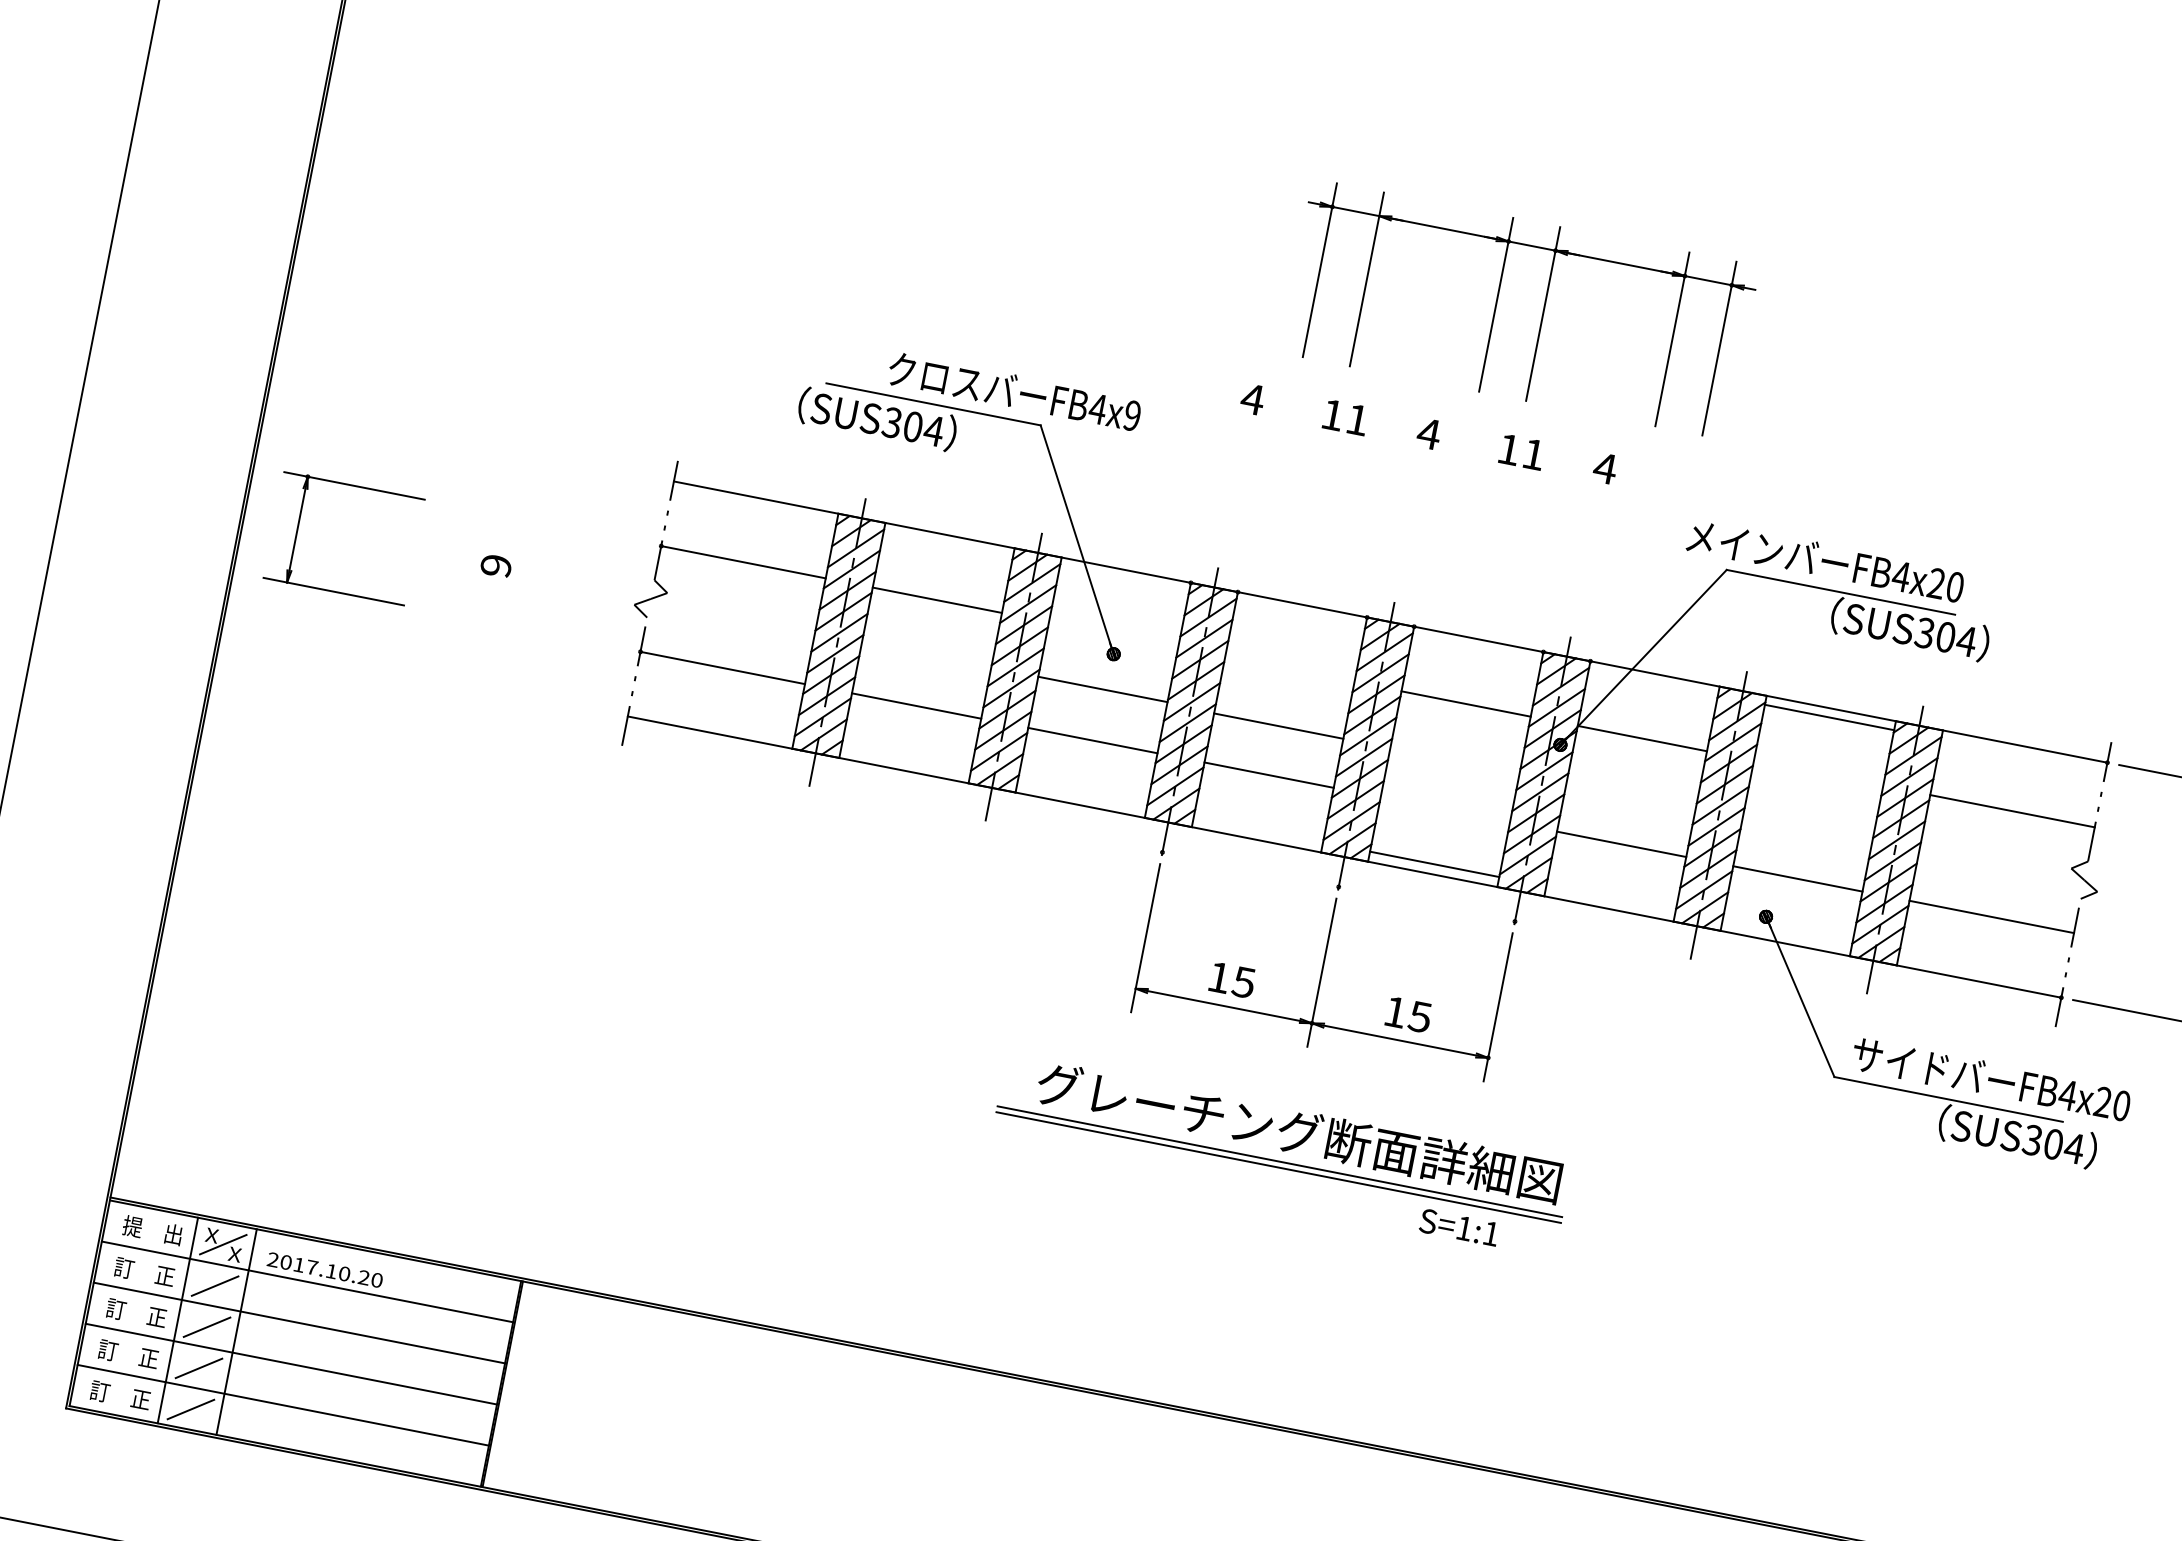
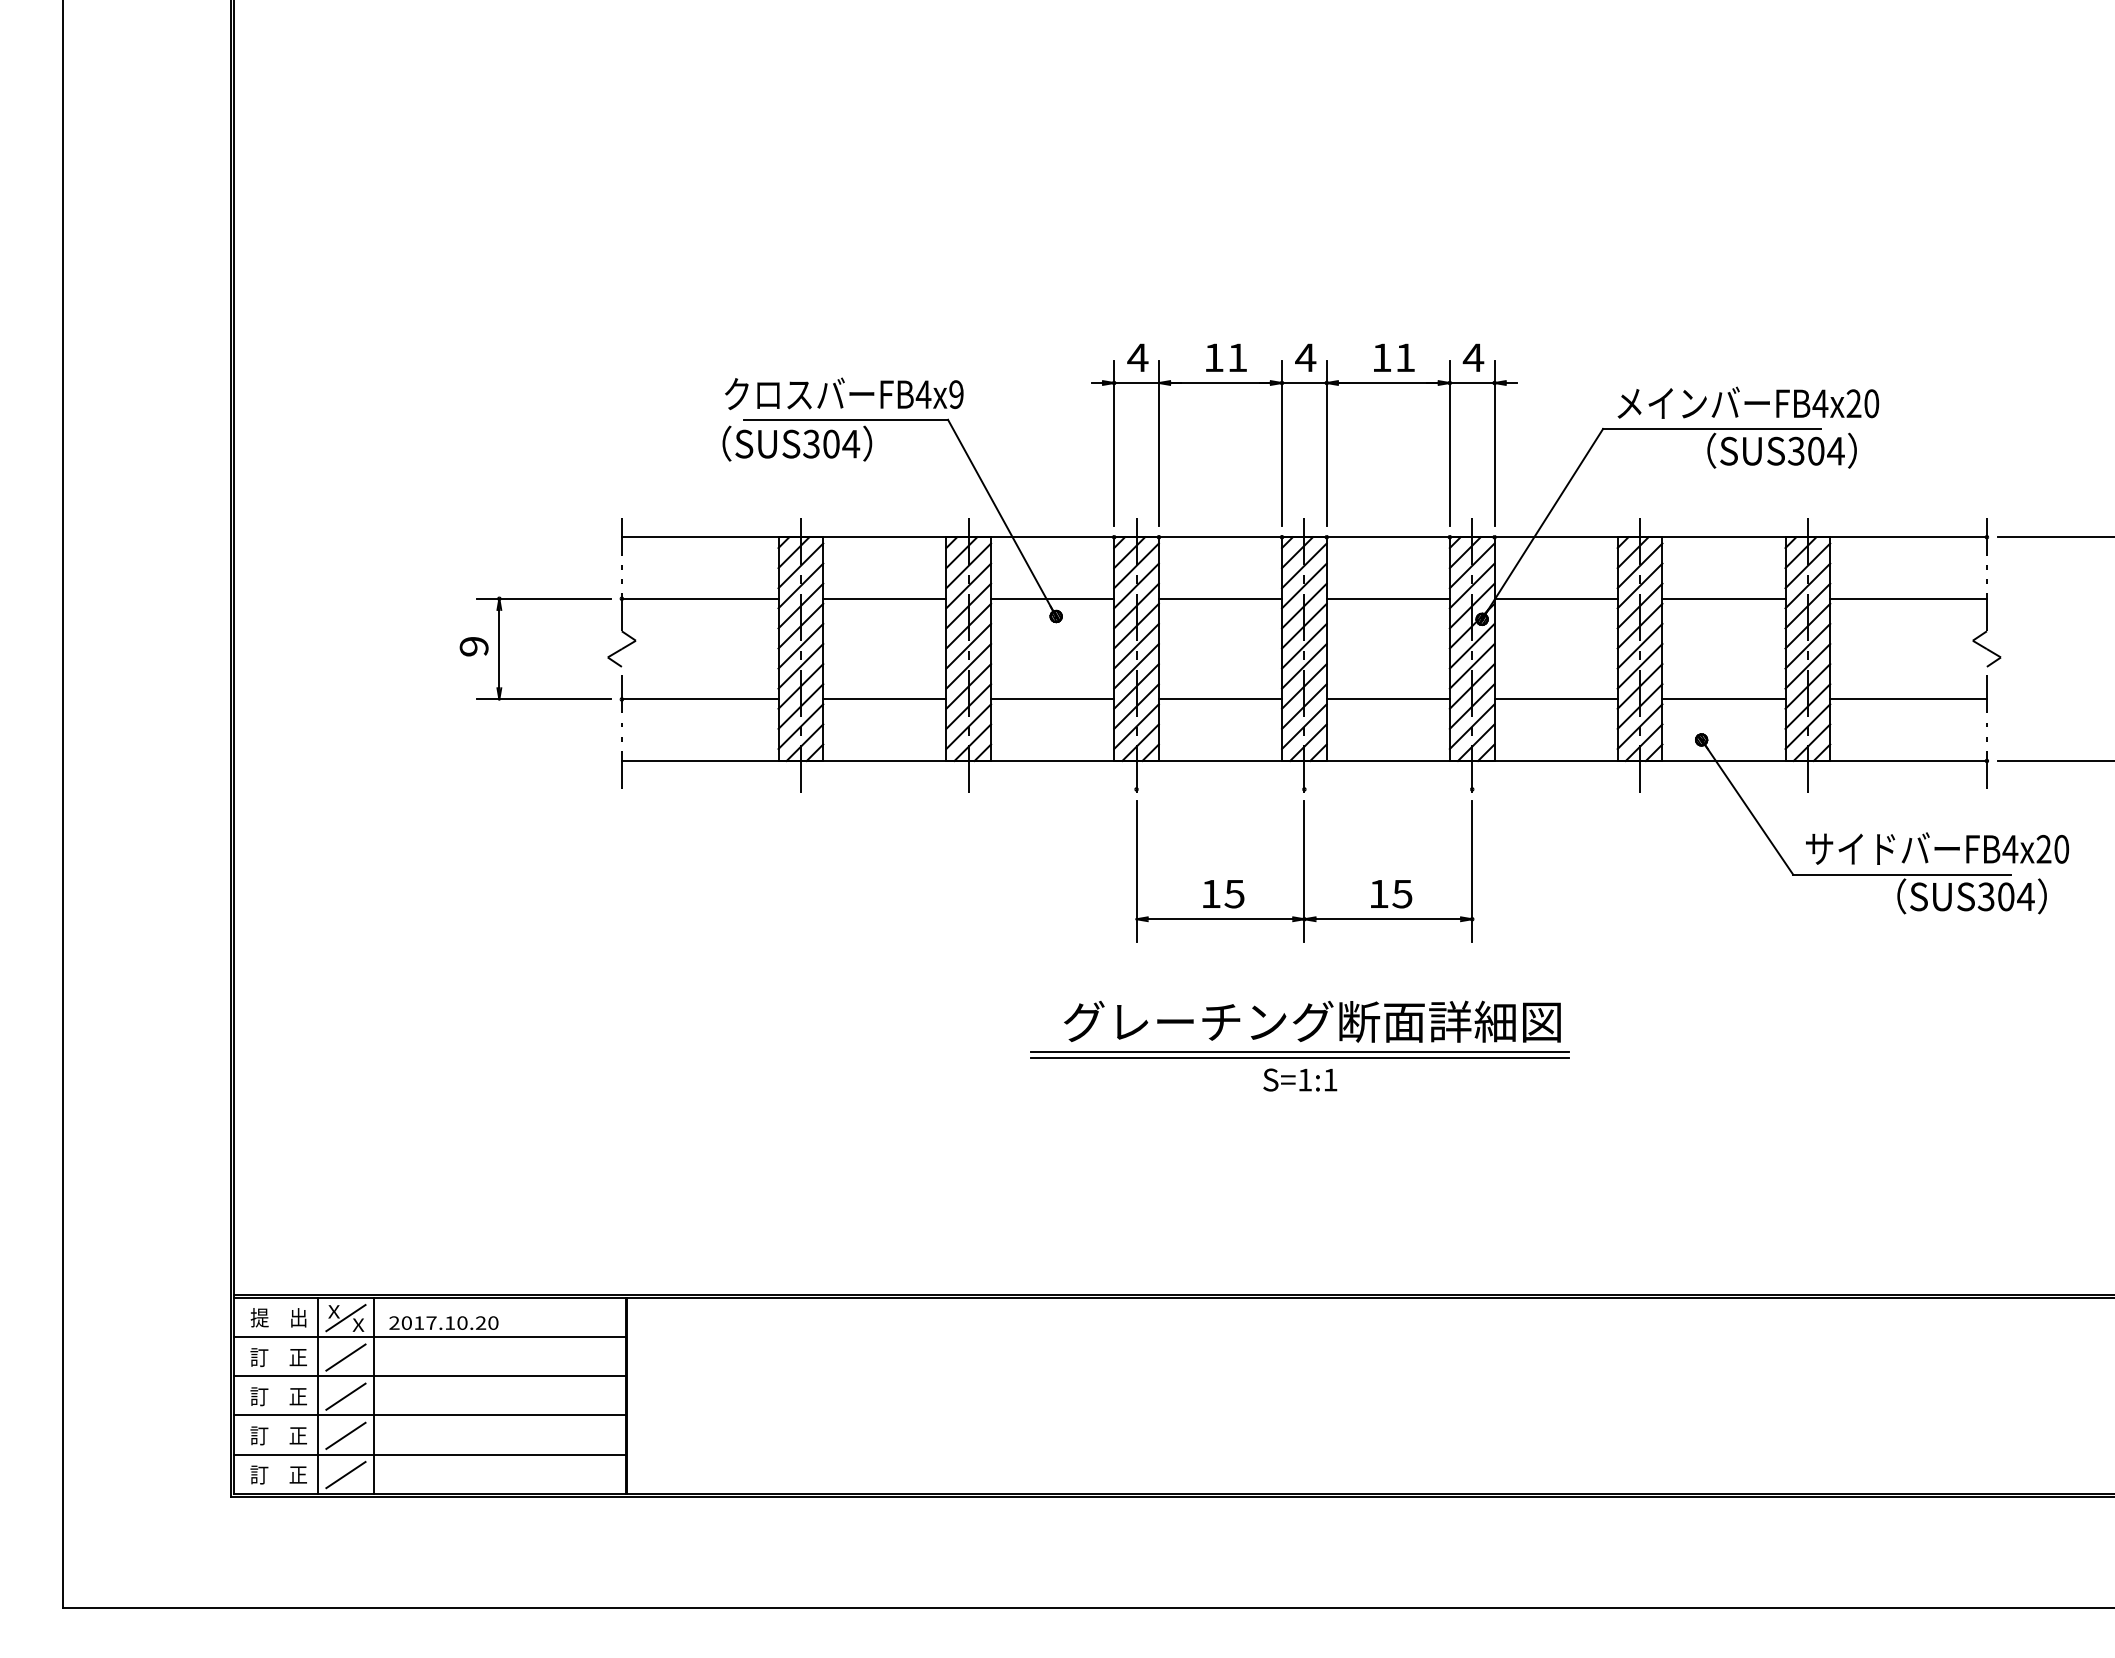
part: (1496, 305) -> (1282, 443), moved
text: (1015, 391) -> (844, 393), moved
part: (297, 529) -> (499, 648), moved
text: (1826, 560) -> (1748, 402), moved
line: (1102, 689) -> (1052, 598), moved
line: (1829, 717) -> (1723, 598), moved
line: (1278, 725) -> (1220, 598), moved
line: (1433, 864) -> (1387, 699), moved
text: (1459, 1227) -> (1300, 1079), moved

